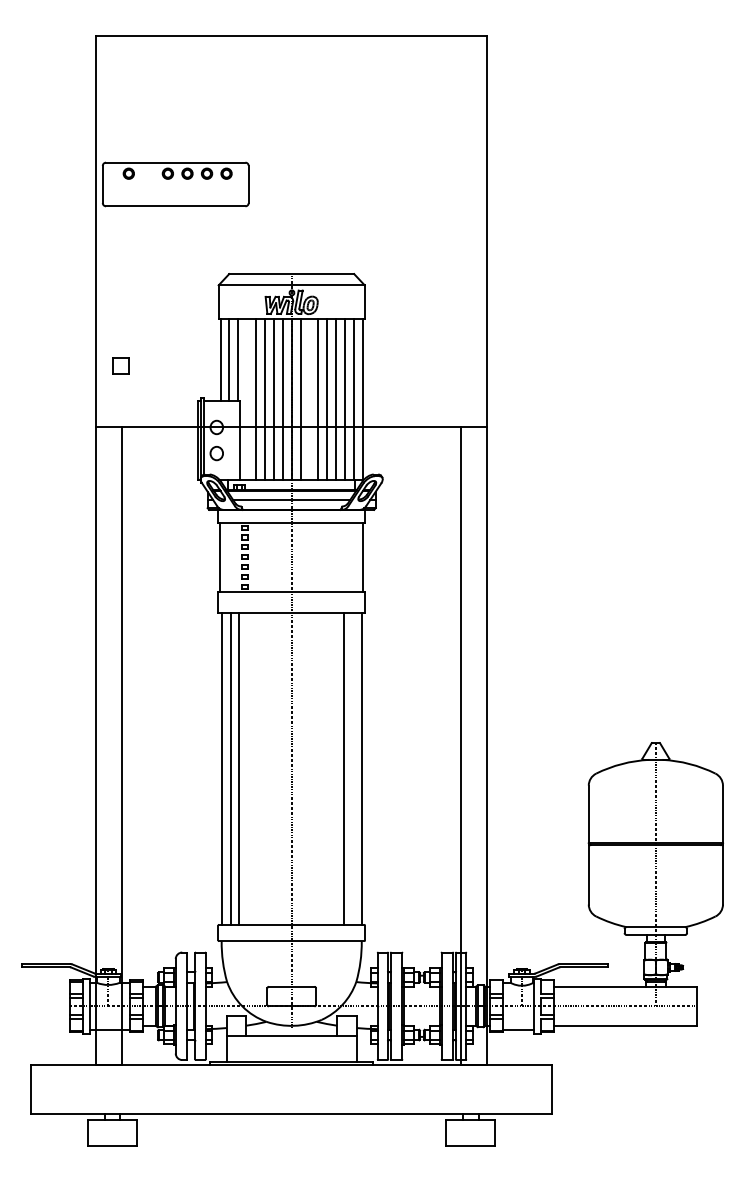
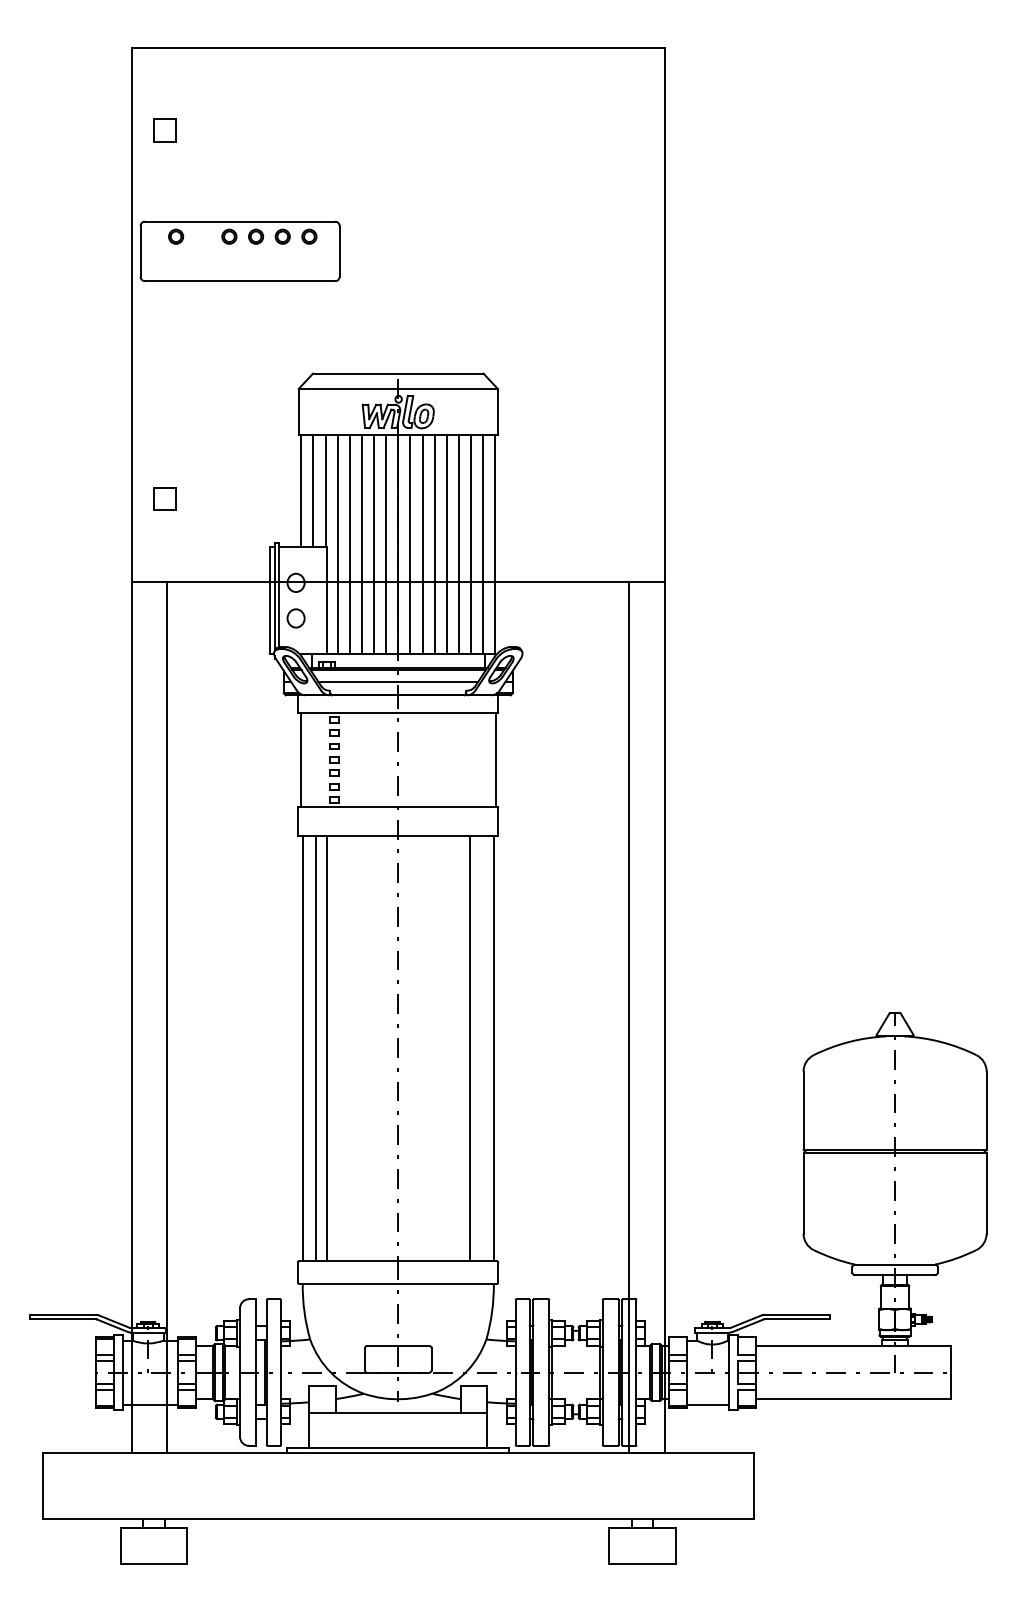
part: (120, 95) -> (164, 130), added
line: (247, 399) -> (337, 544), added
line: (309, 399) -> (422, 544), added

